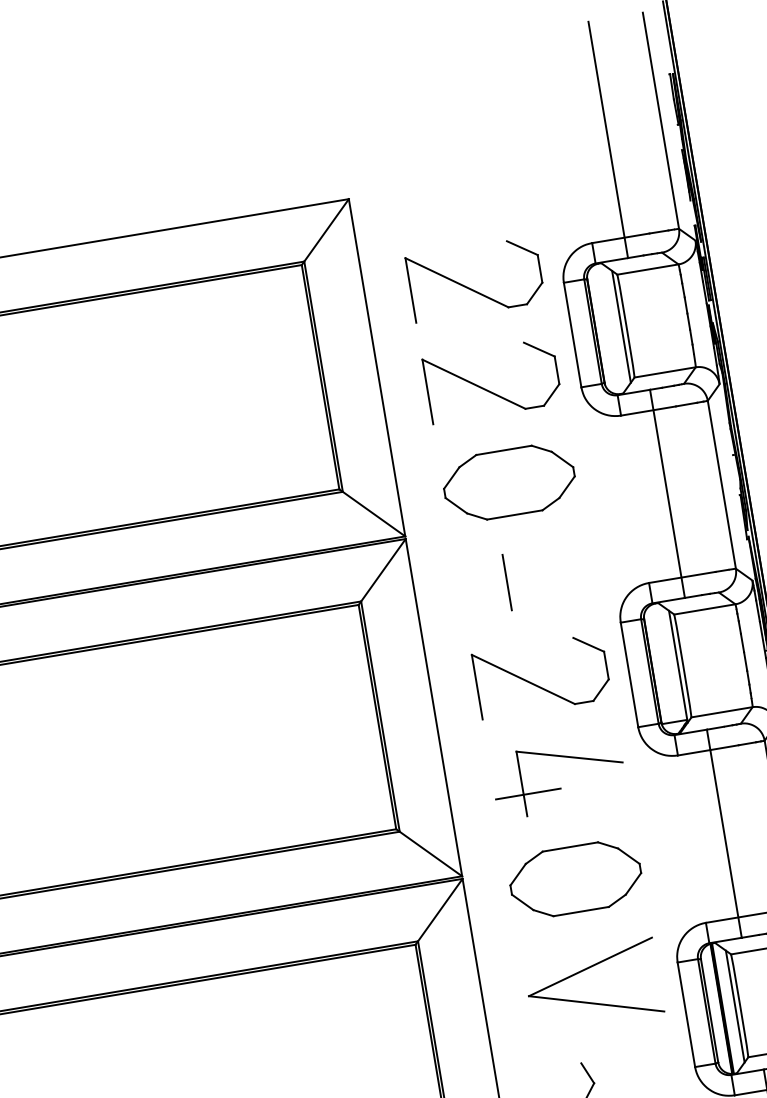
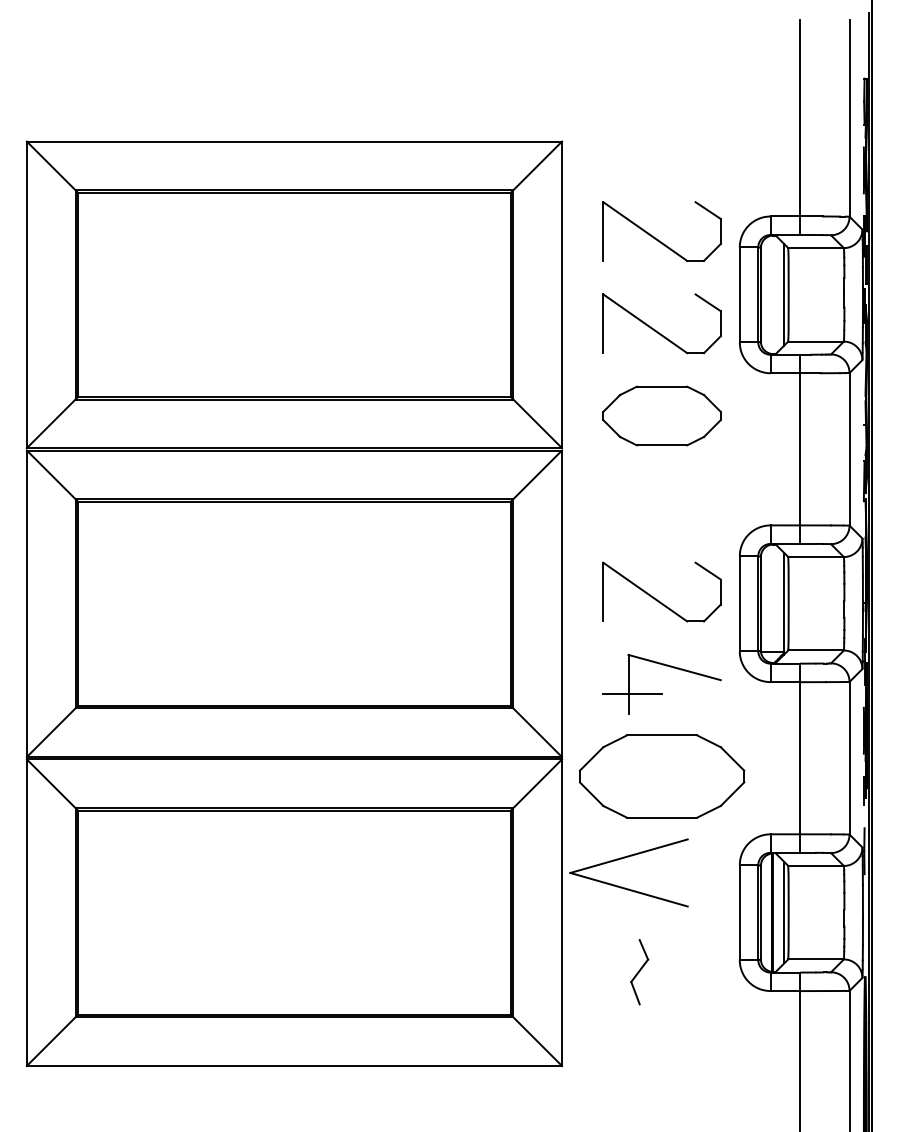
line: (507, 581) -> (645, 503), removed
part: (575, 879) -> (661, 776), size x1.4
part: (586, 970) -> (625, 858), moved

